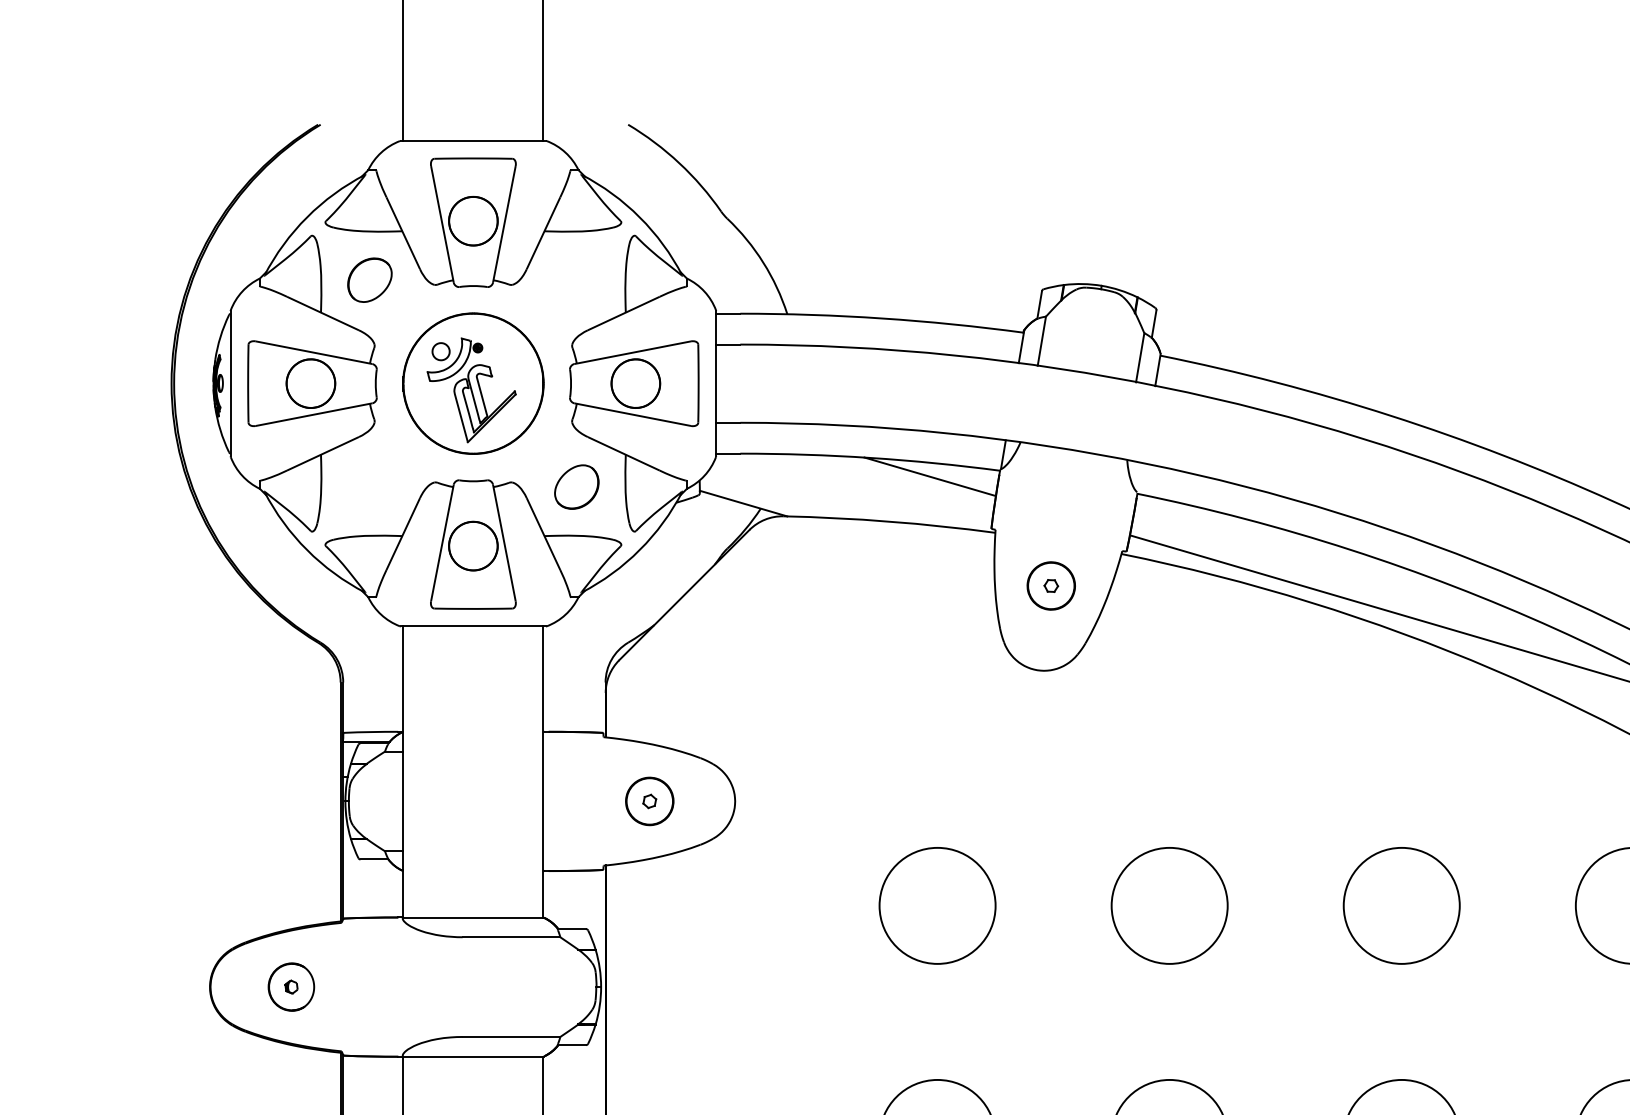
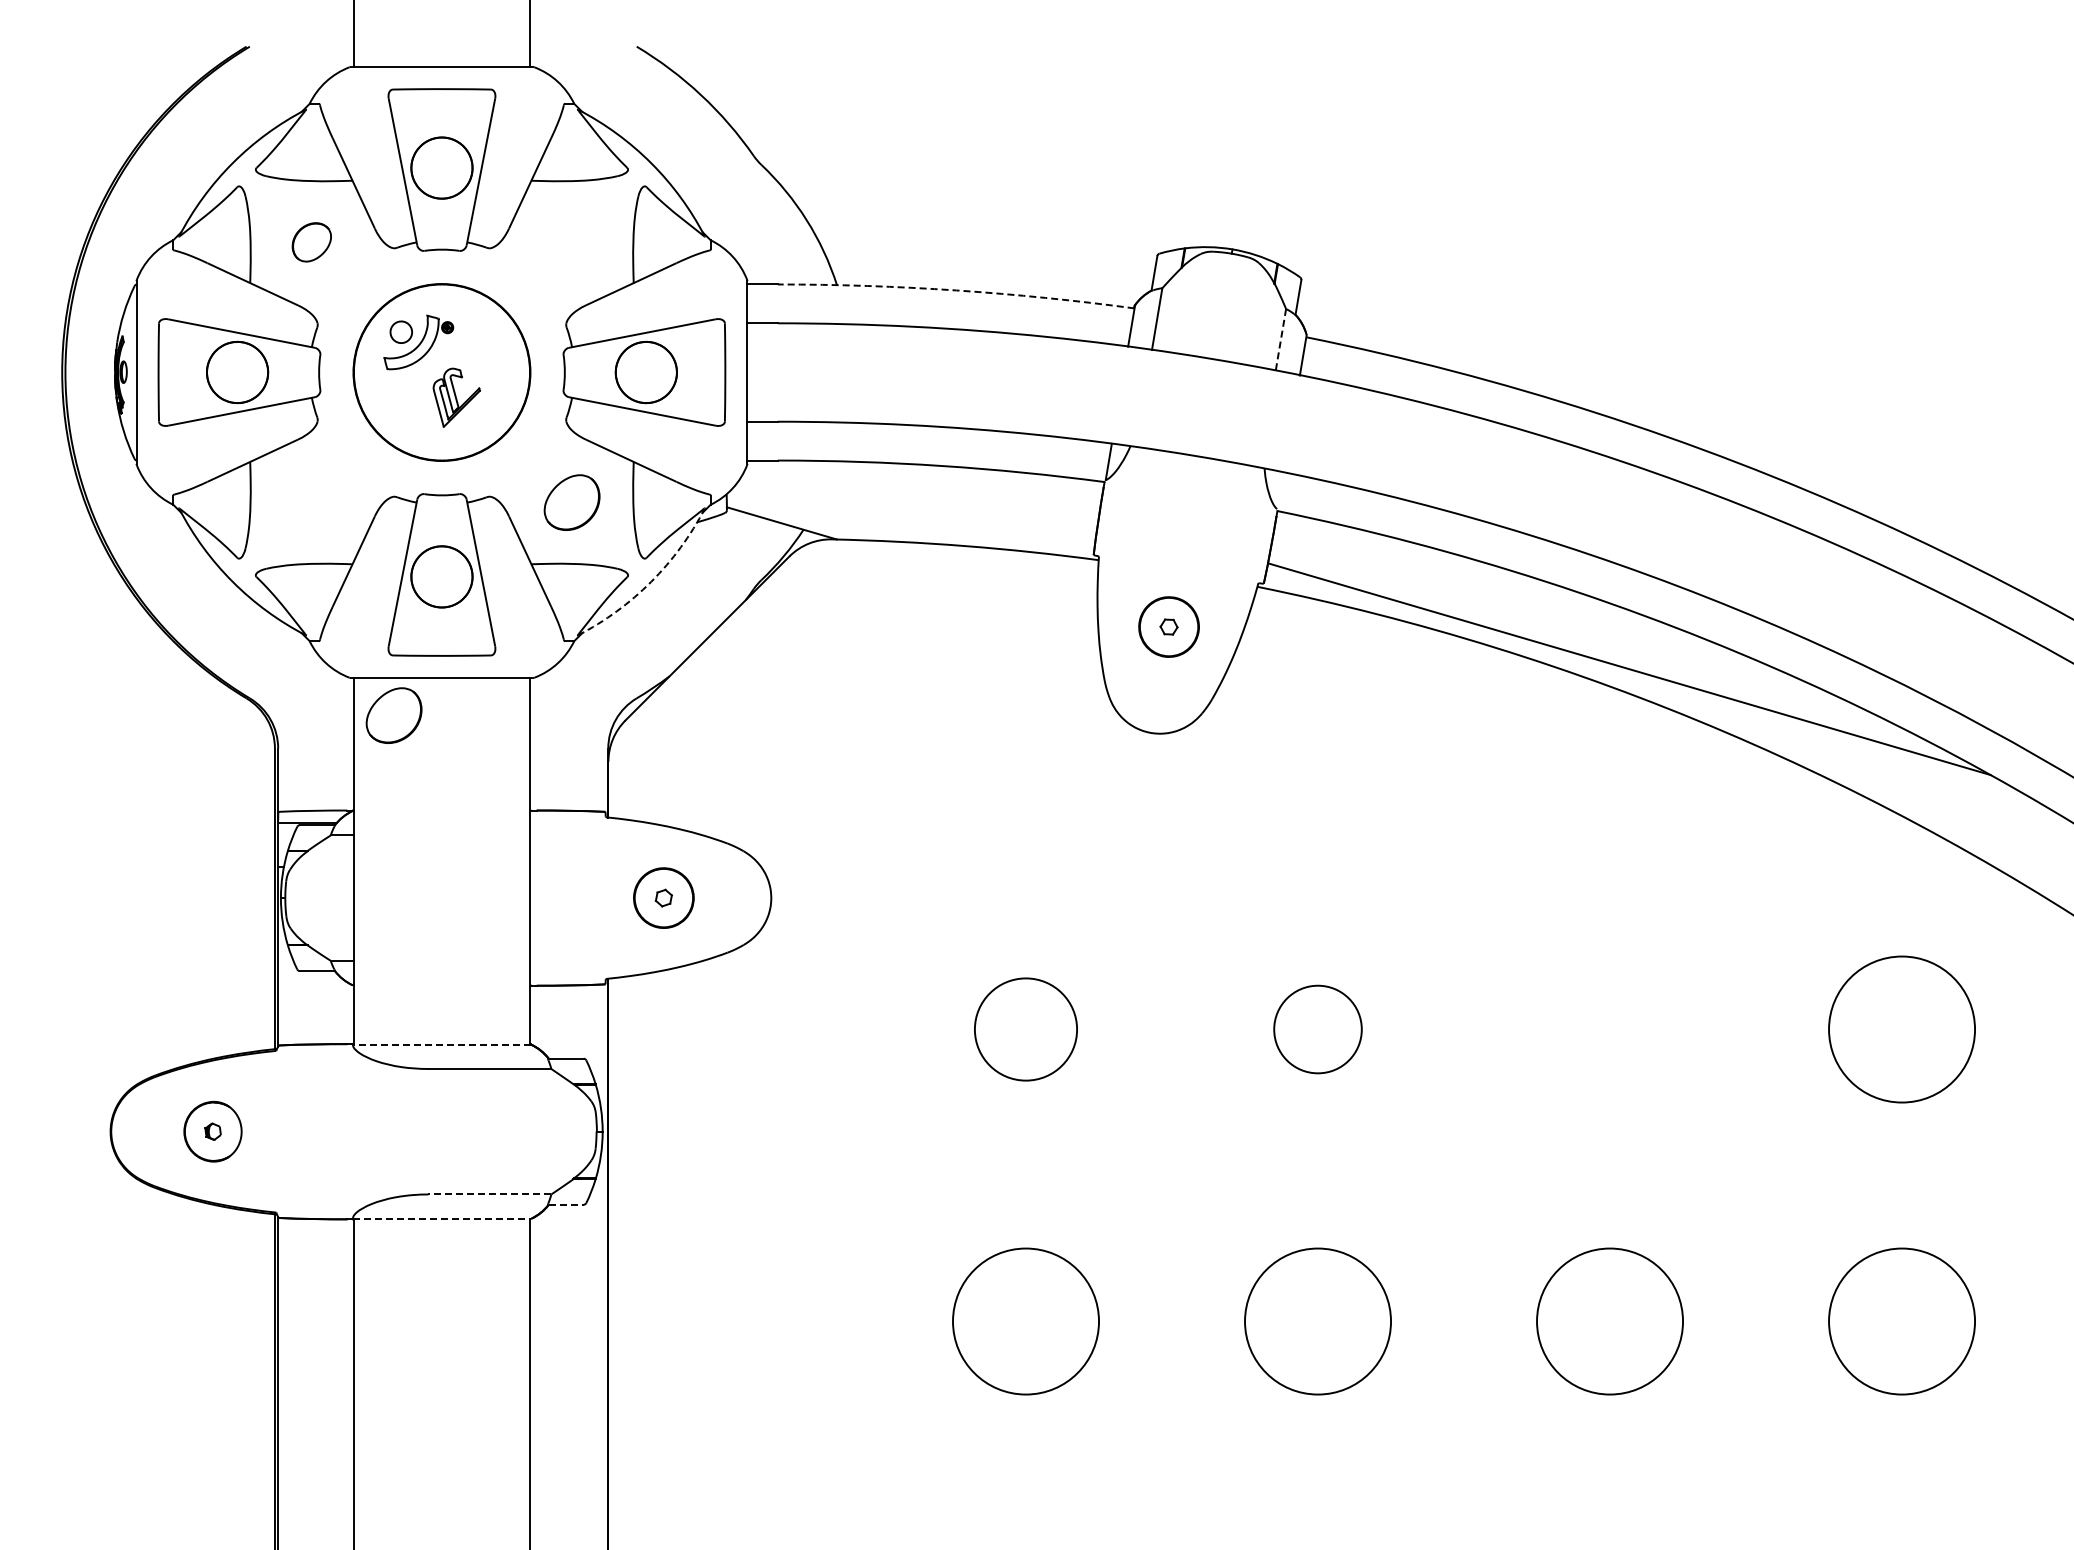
part: (369, 280) -> (311, 242), size x0.7
arc: (882, 318) -> (956, 290), solid -> dashed
line: (1139, 358) -> (1280, 340), solid -> dashed
part: (484, 403) -> (456, 397), size x0.6
line: (930, 476) -> (1016, 489), removed
arc: (639, 549) -> (651, 581), solid -> dashed
part: (434, 656) -> (393, 715), added
circle: (937, 905) -> (1025, 1029), size x0.7
circle: (1170, 905) -> (1318, 1029), size x0.6
circle: (1401, 905) -> (1609, 1029), removed
line: (473, 917) -> (442, 1044), solid -> dashed
line: (511, 1037) -> (489, 1194), solid -> dashed
line: (572, 1044) -> (566, 1204), solid -> dashed
line: (473, 1056) -> (441, 1219), solid -> dashed

